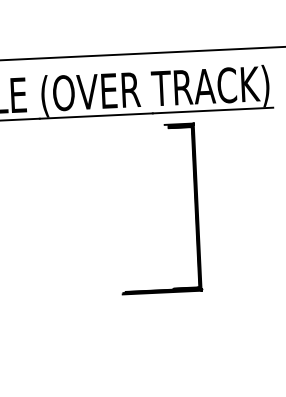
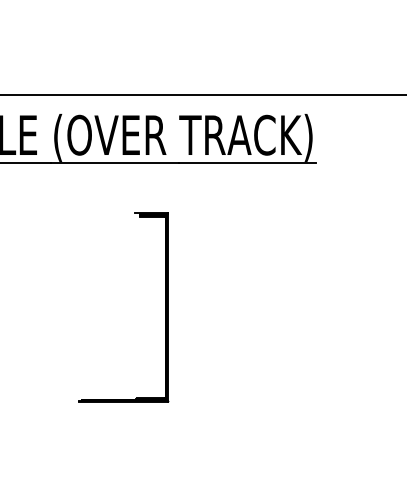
part: (195, 207) -> (165, 307), moved

